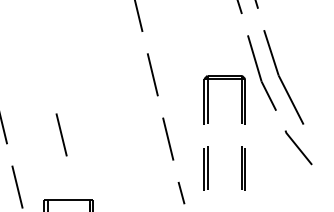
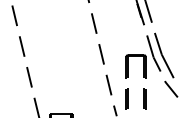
line: (60, 133) -> (57, 82), removed

